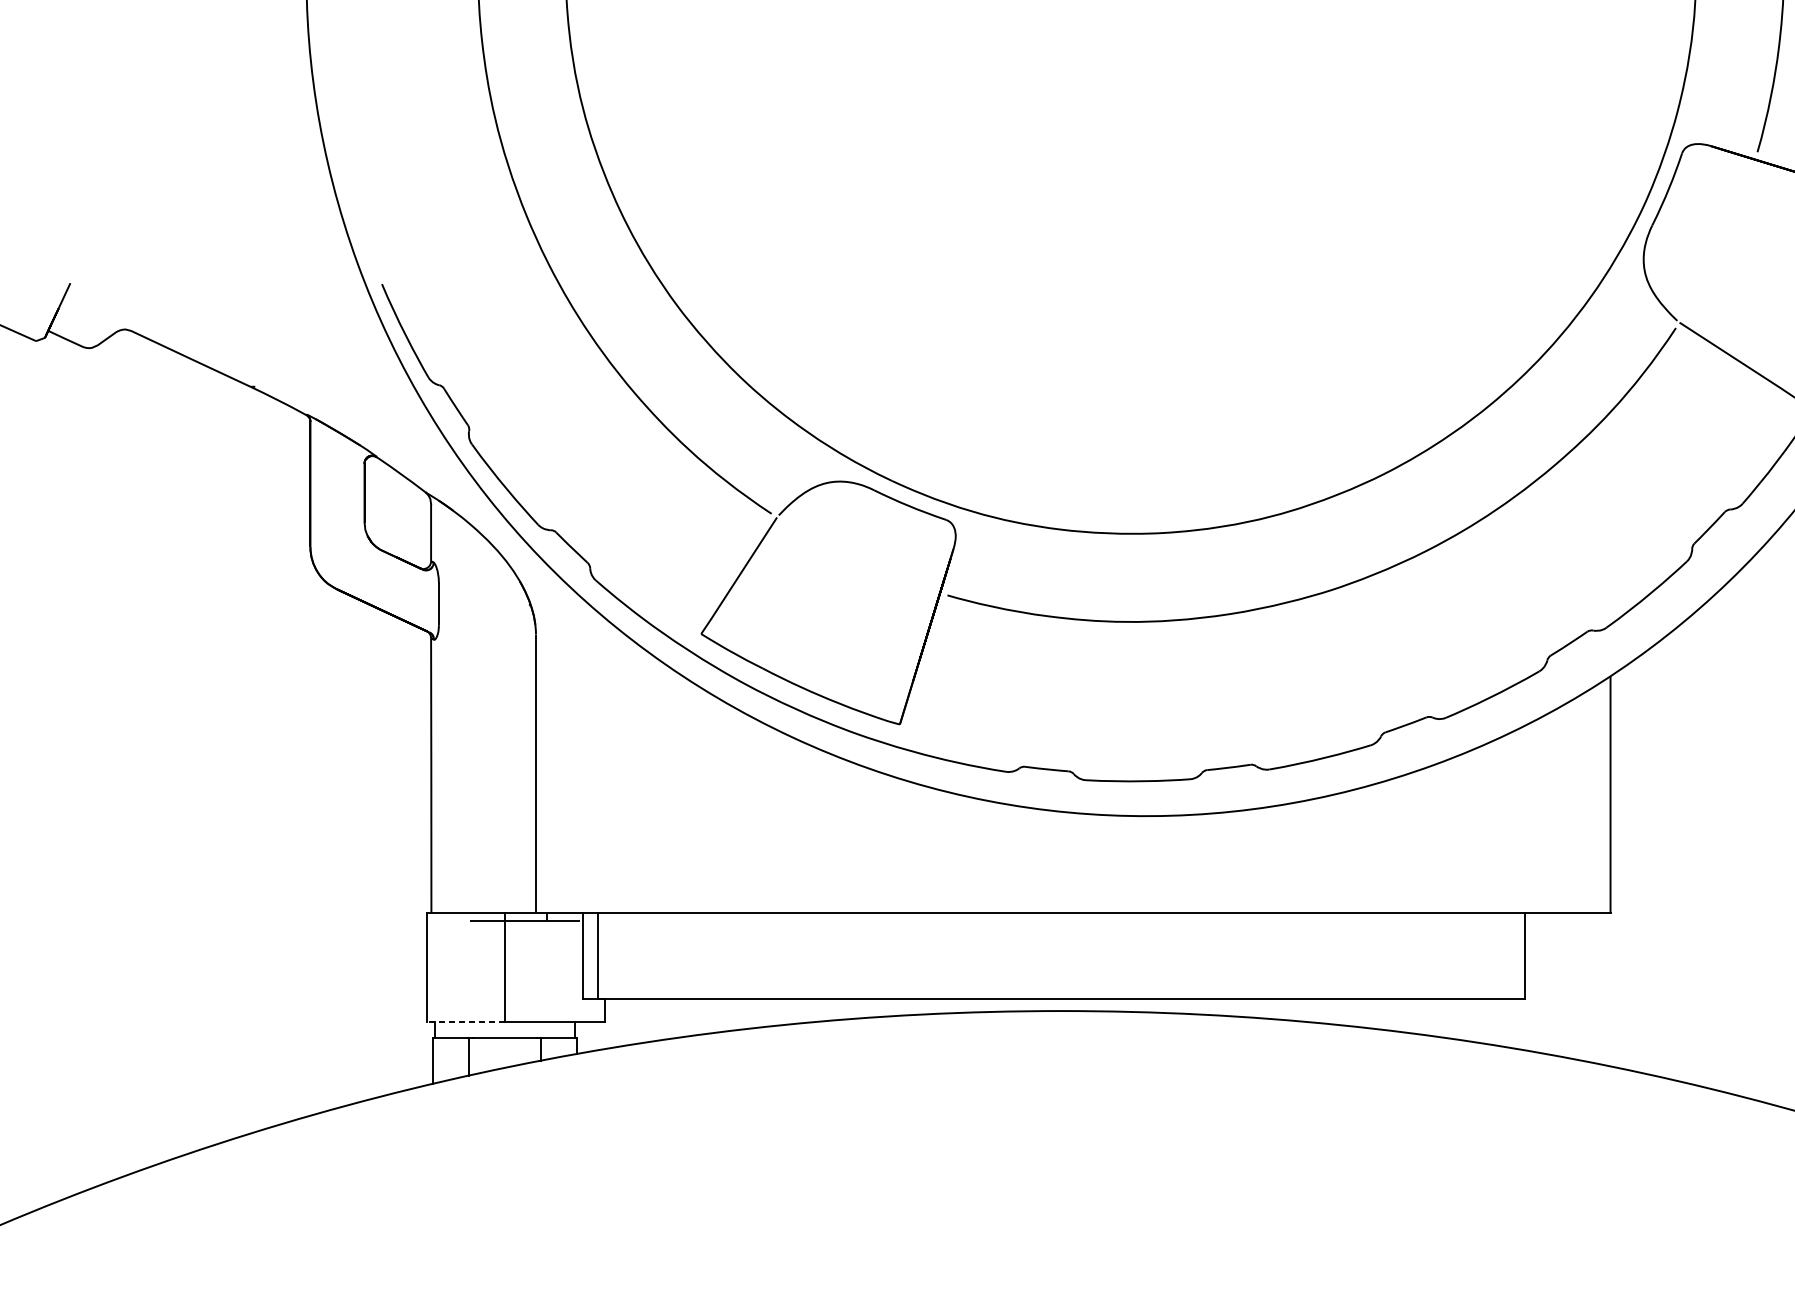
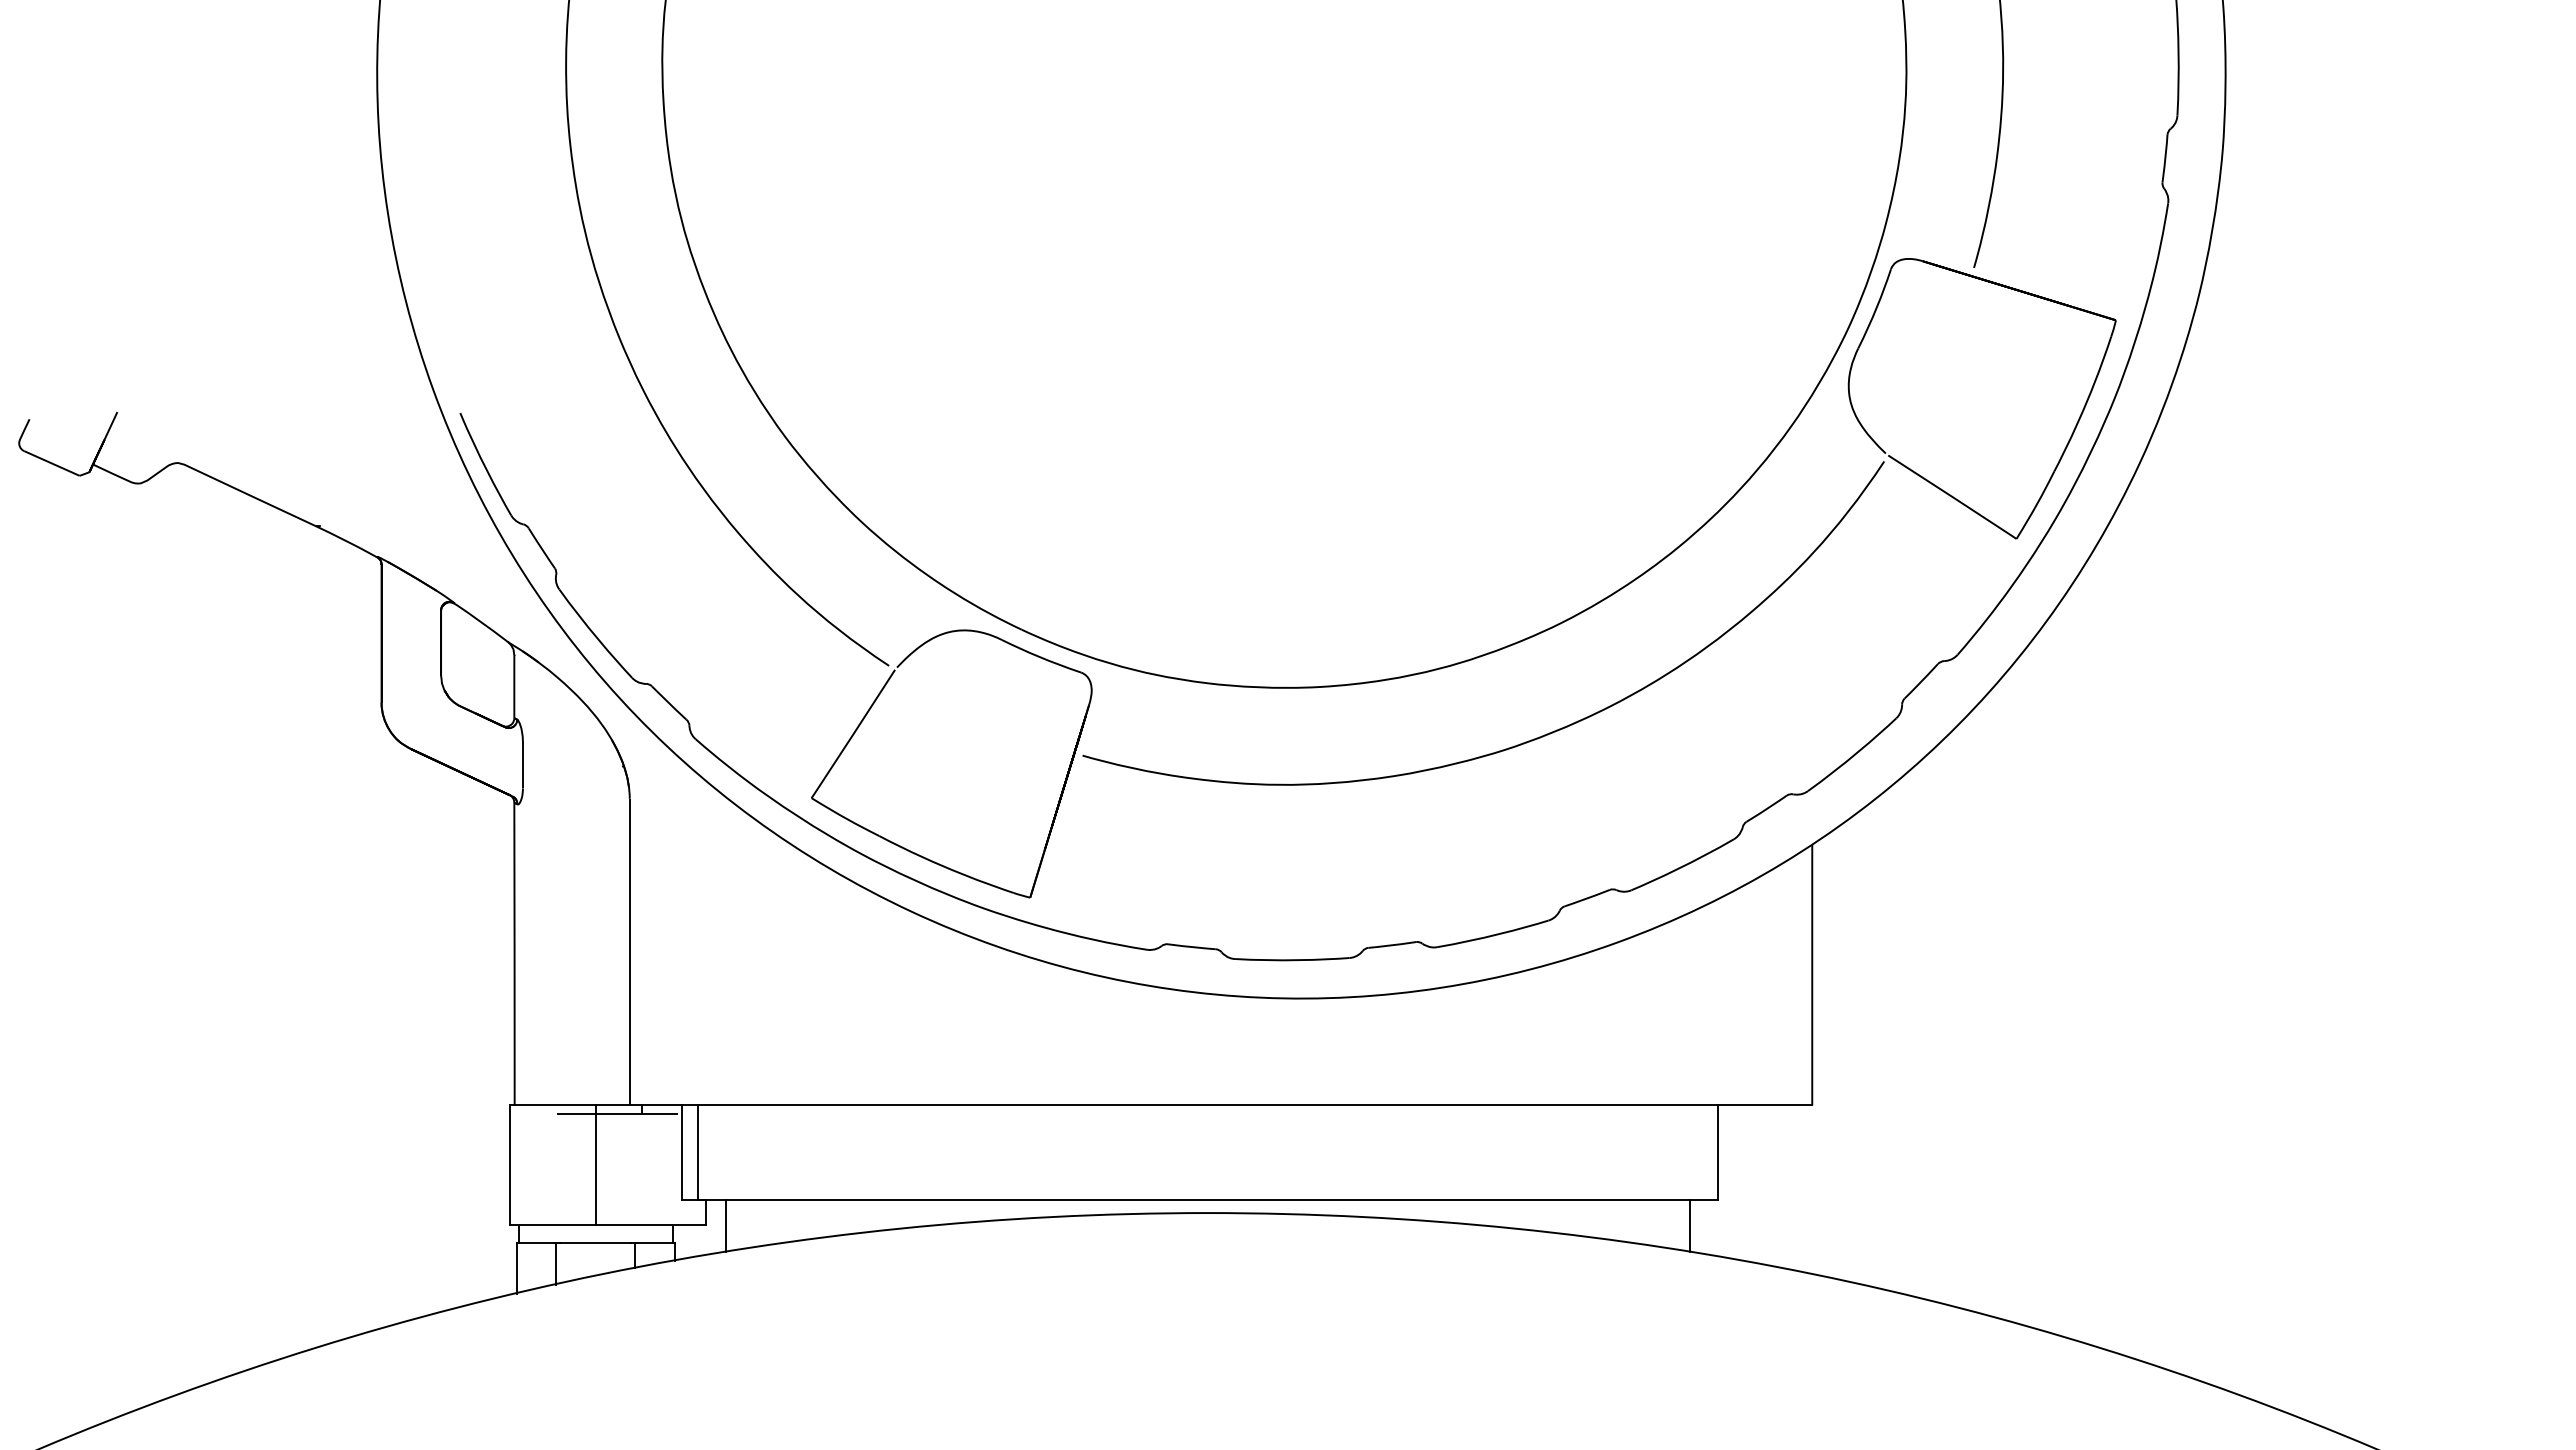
line: (465, 1022) -> (552, 1225), dashed -> solid
line: (622, 1022) -> (725, 1225), added
line: (1498, 1022) -> (1689, 1225), added

